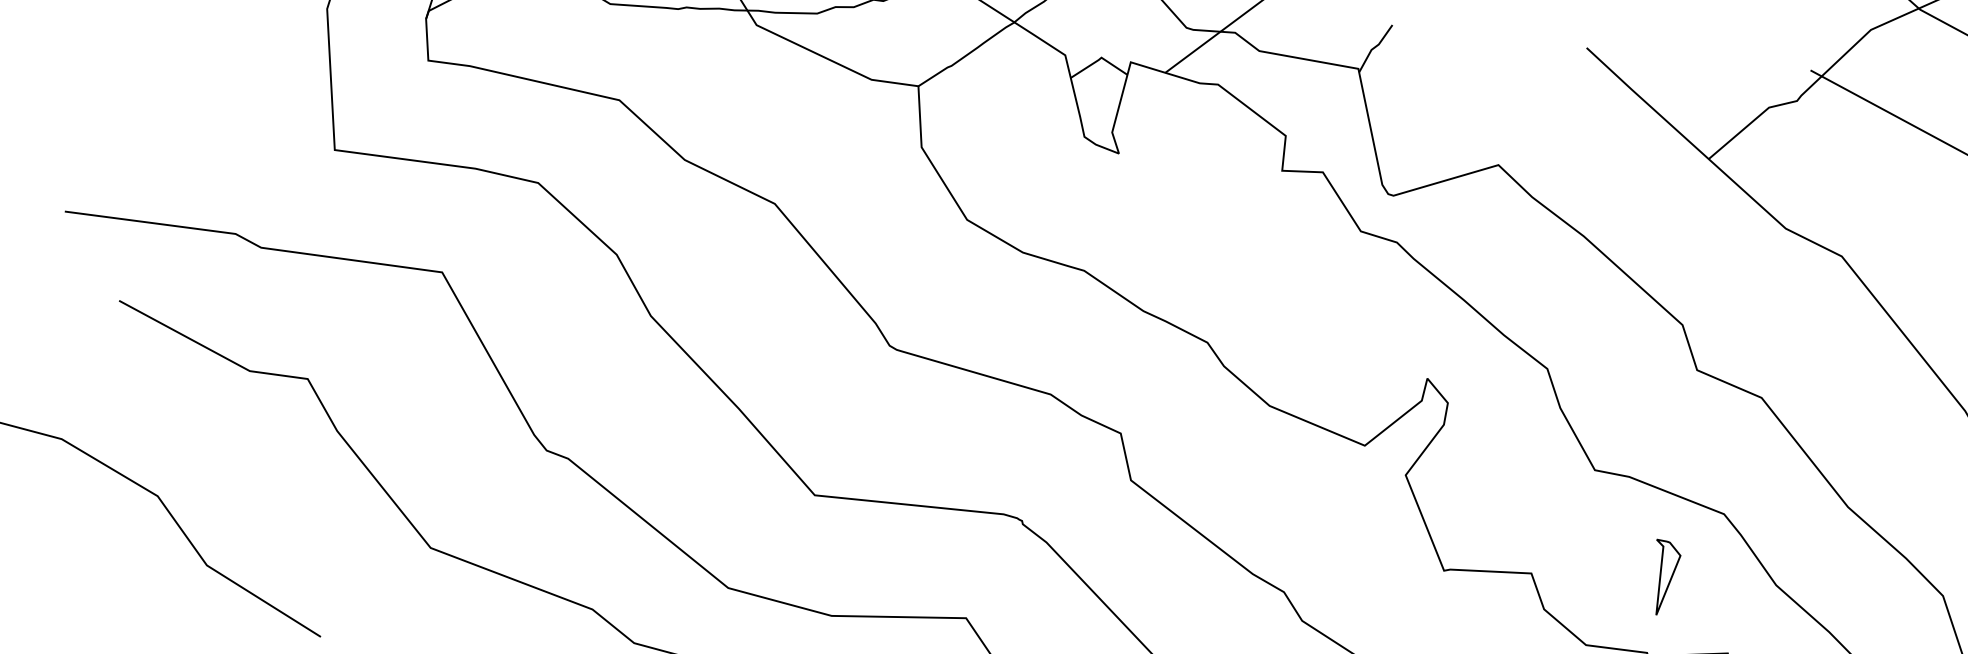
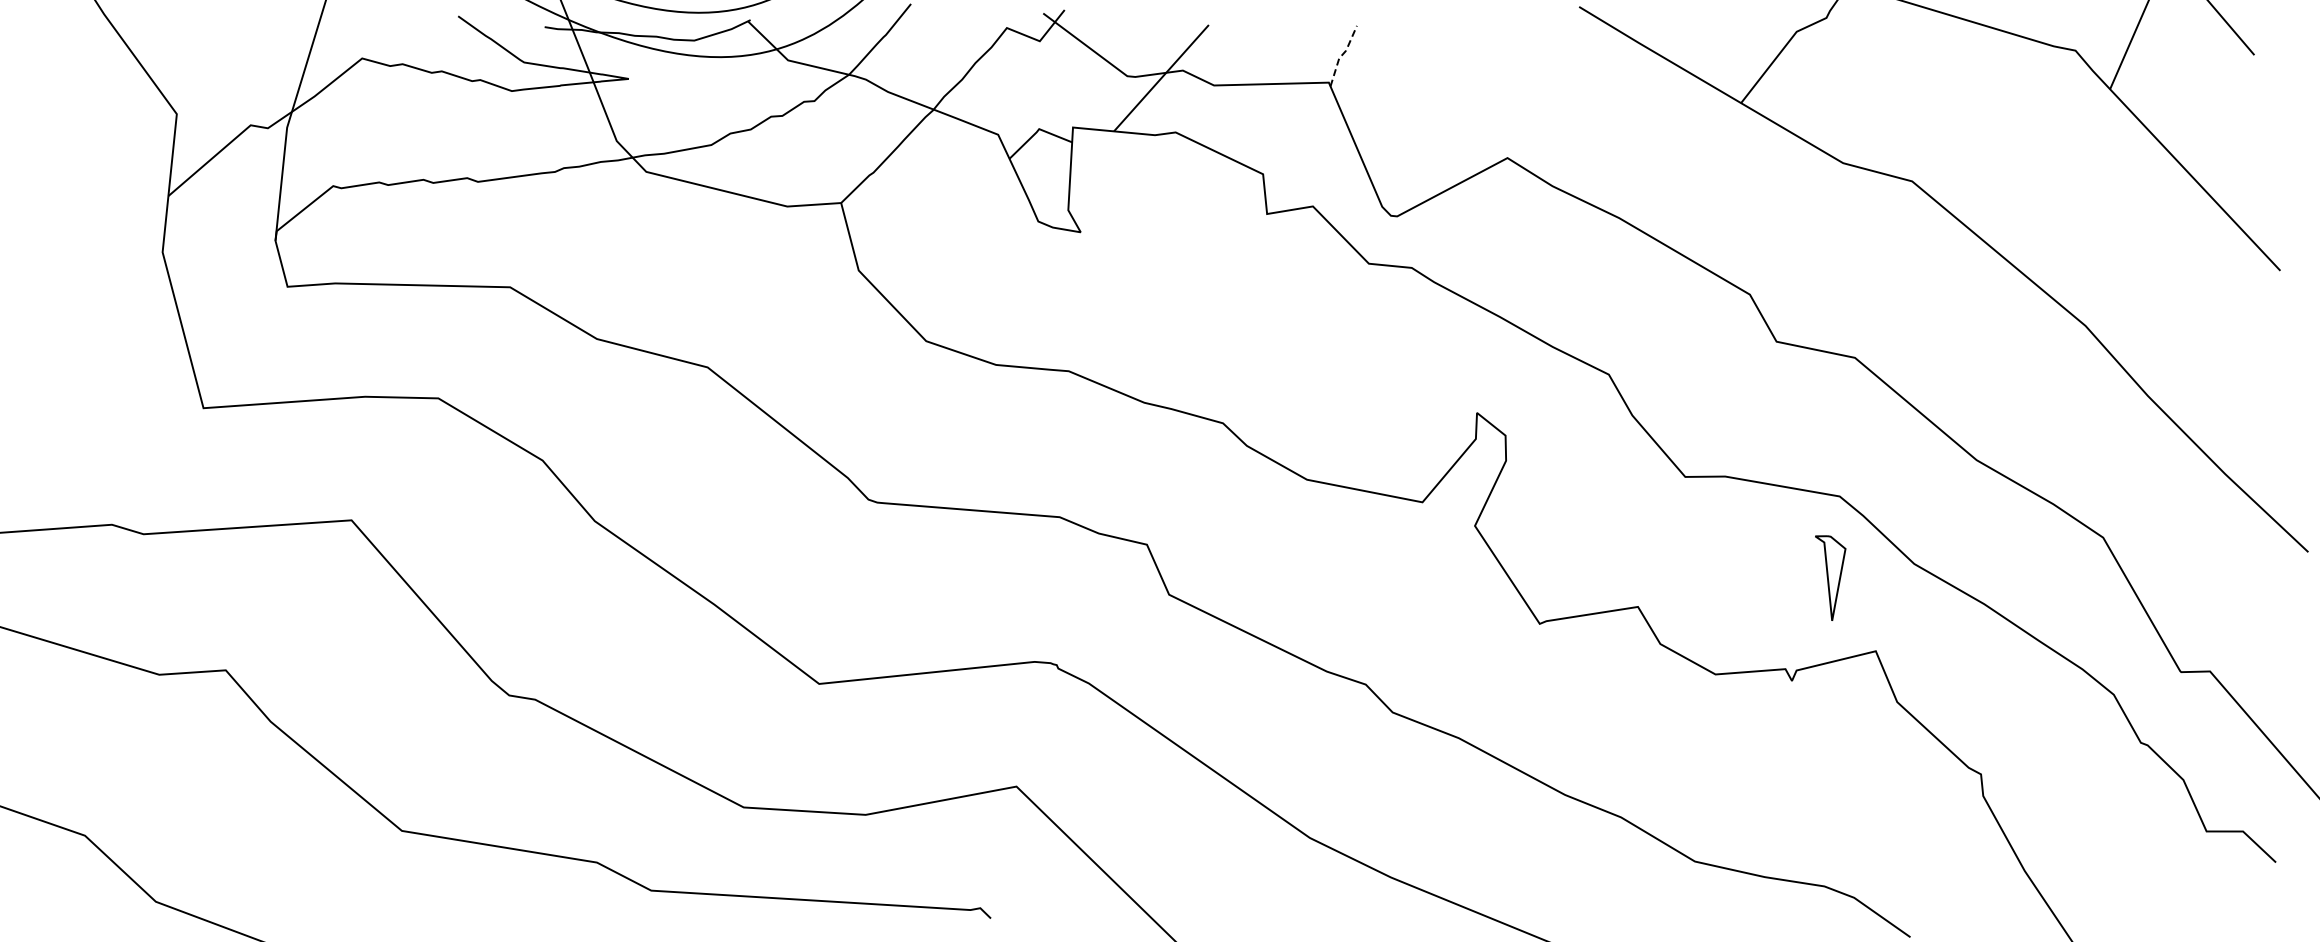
line: (1375, 47) -> (1342, 54), solid -> dashed
part: (1662, 577) -> (1830, 577), moved

